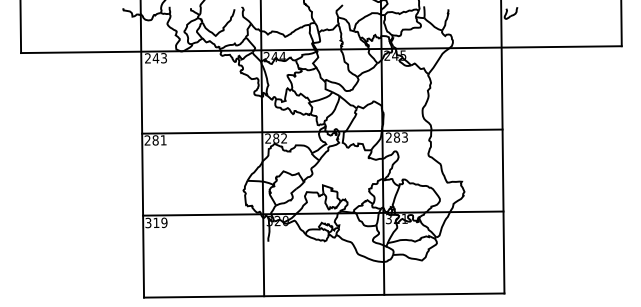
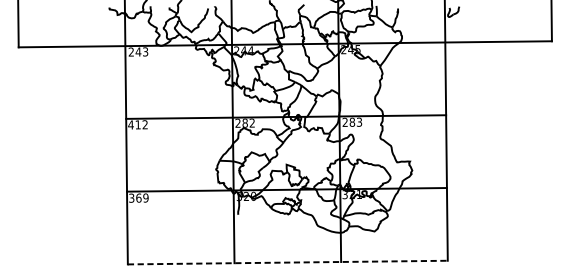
text: (155, 140) -> (138, 124), 281 -> 412
text: (156, 222) -> (138, 197), 319 -> 369
line: (324, 295) -> (288, 262), solid -> dashed

